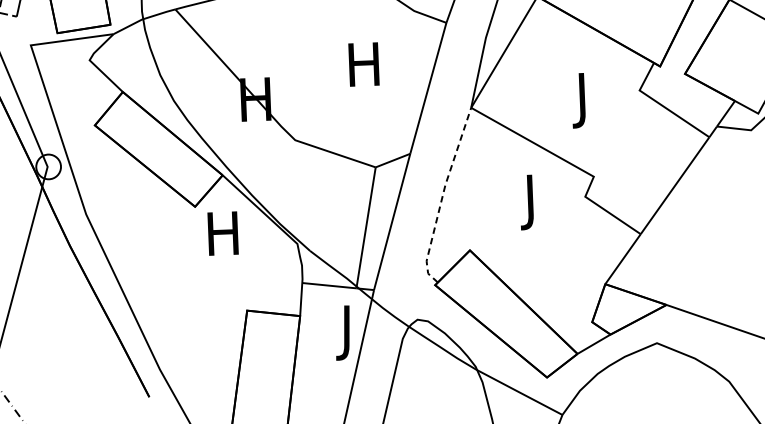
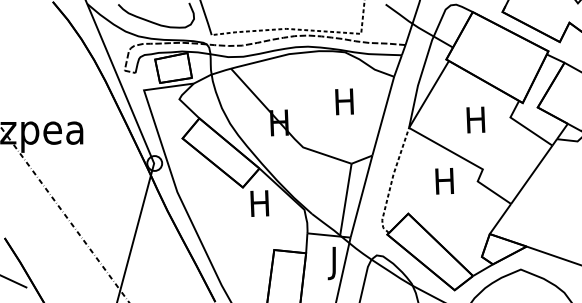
text: (581, 100) -> (475, 123), J -> H
text: (530, 201) -> (444, 184), J -> H

